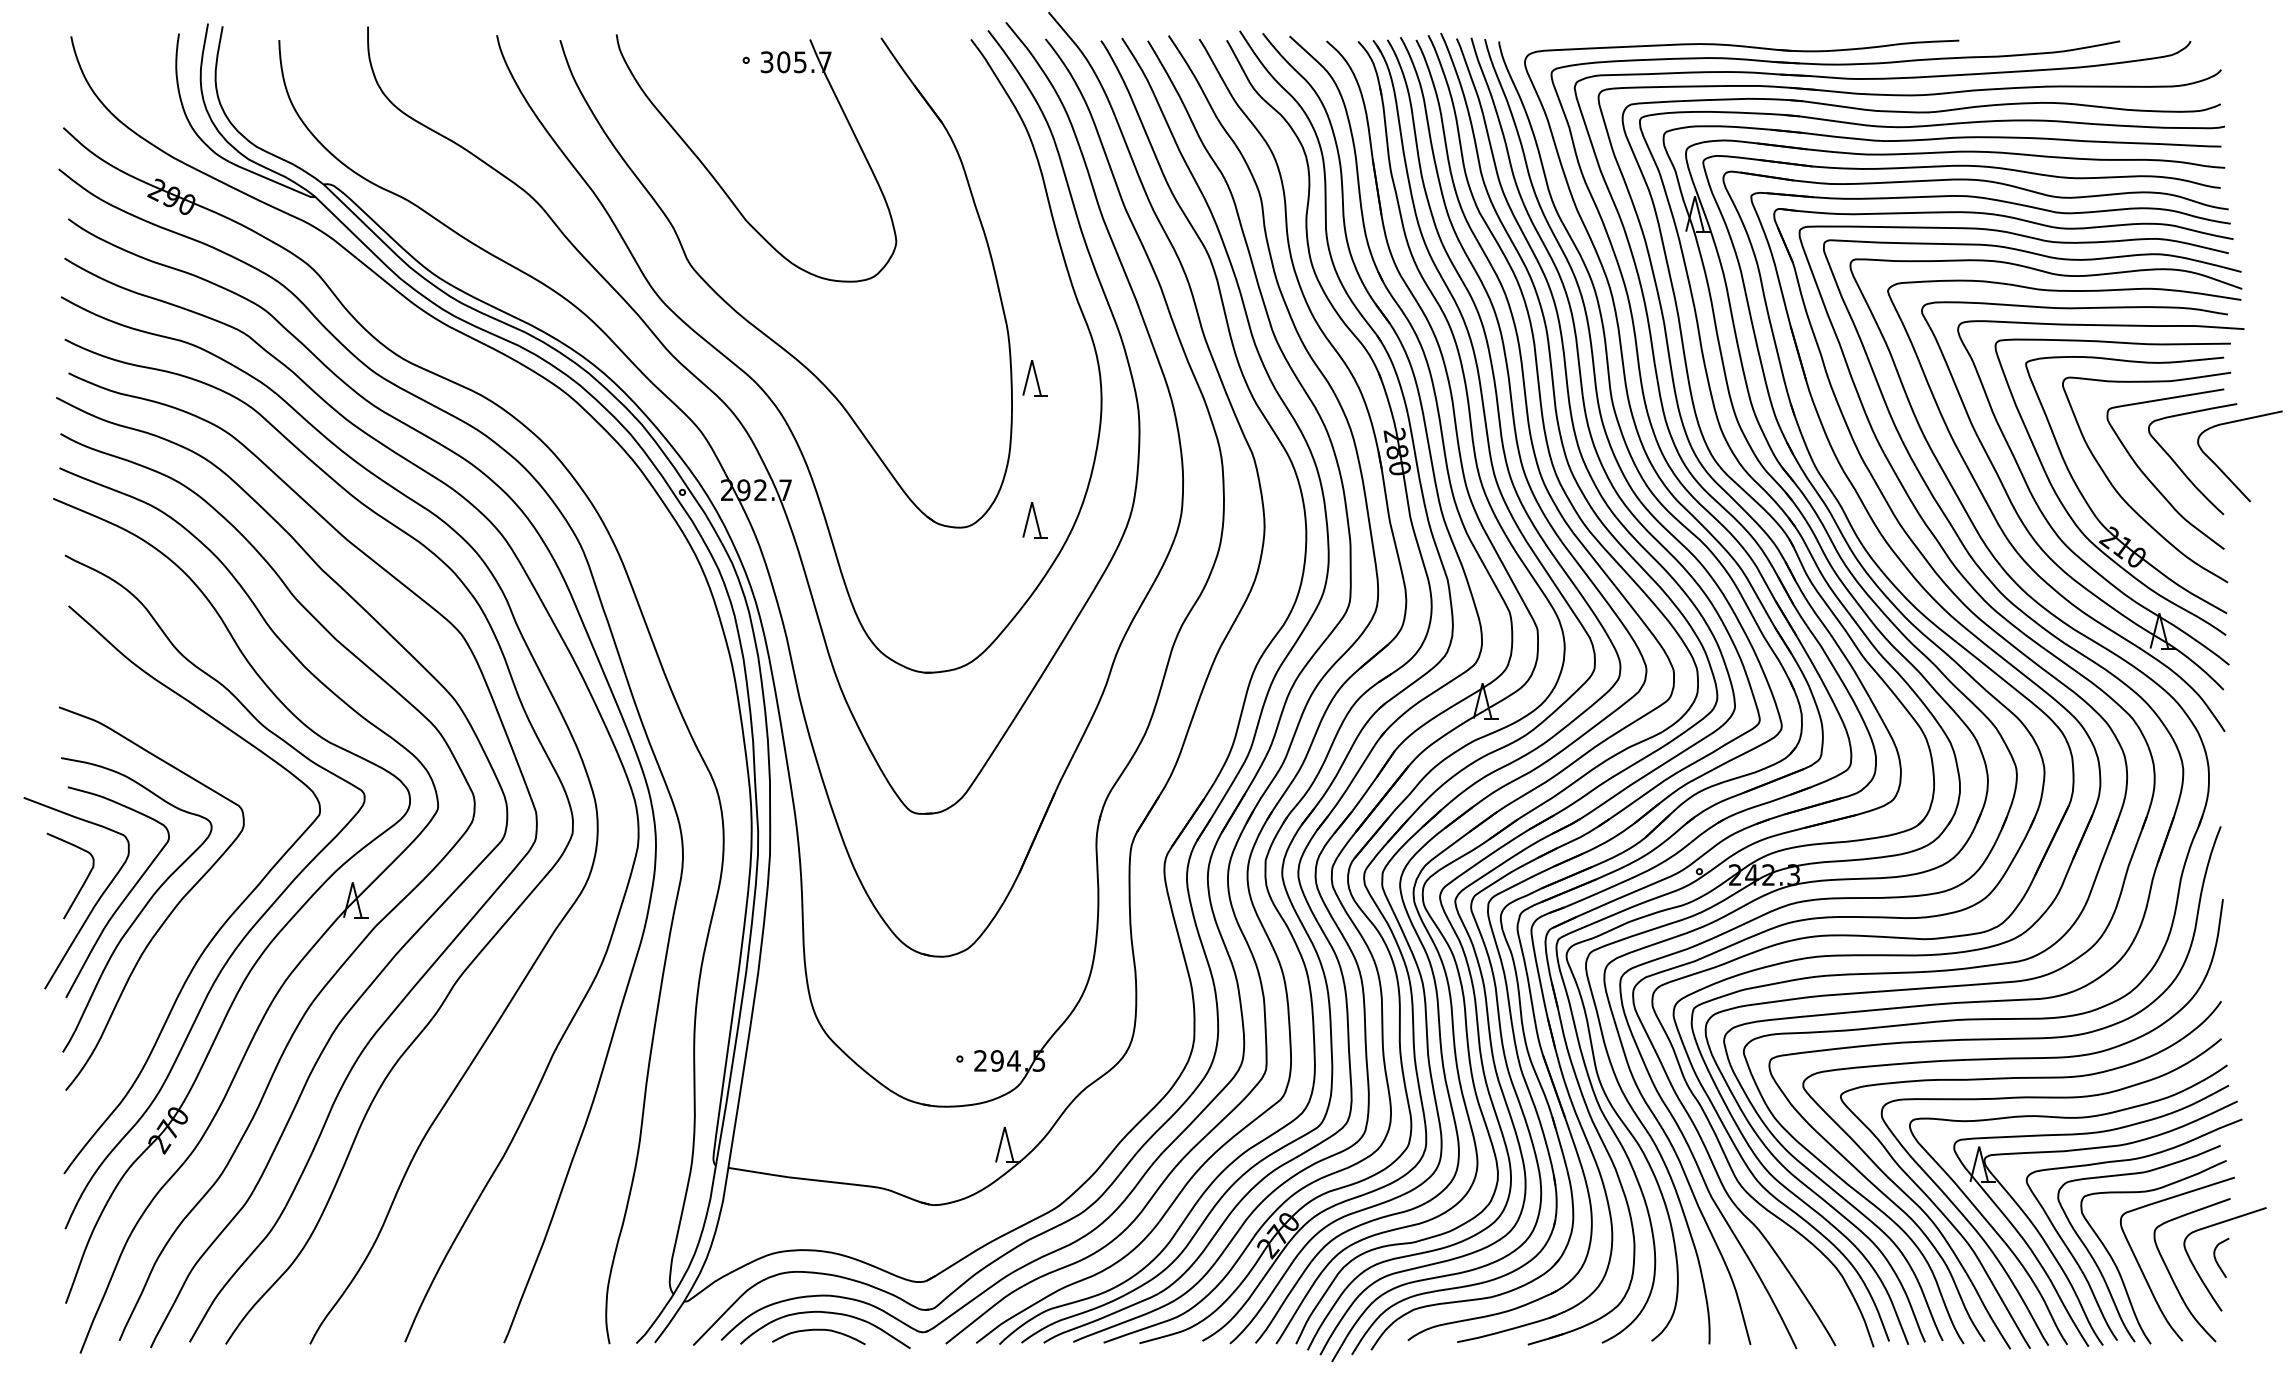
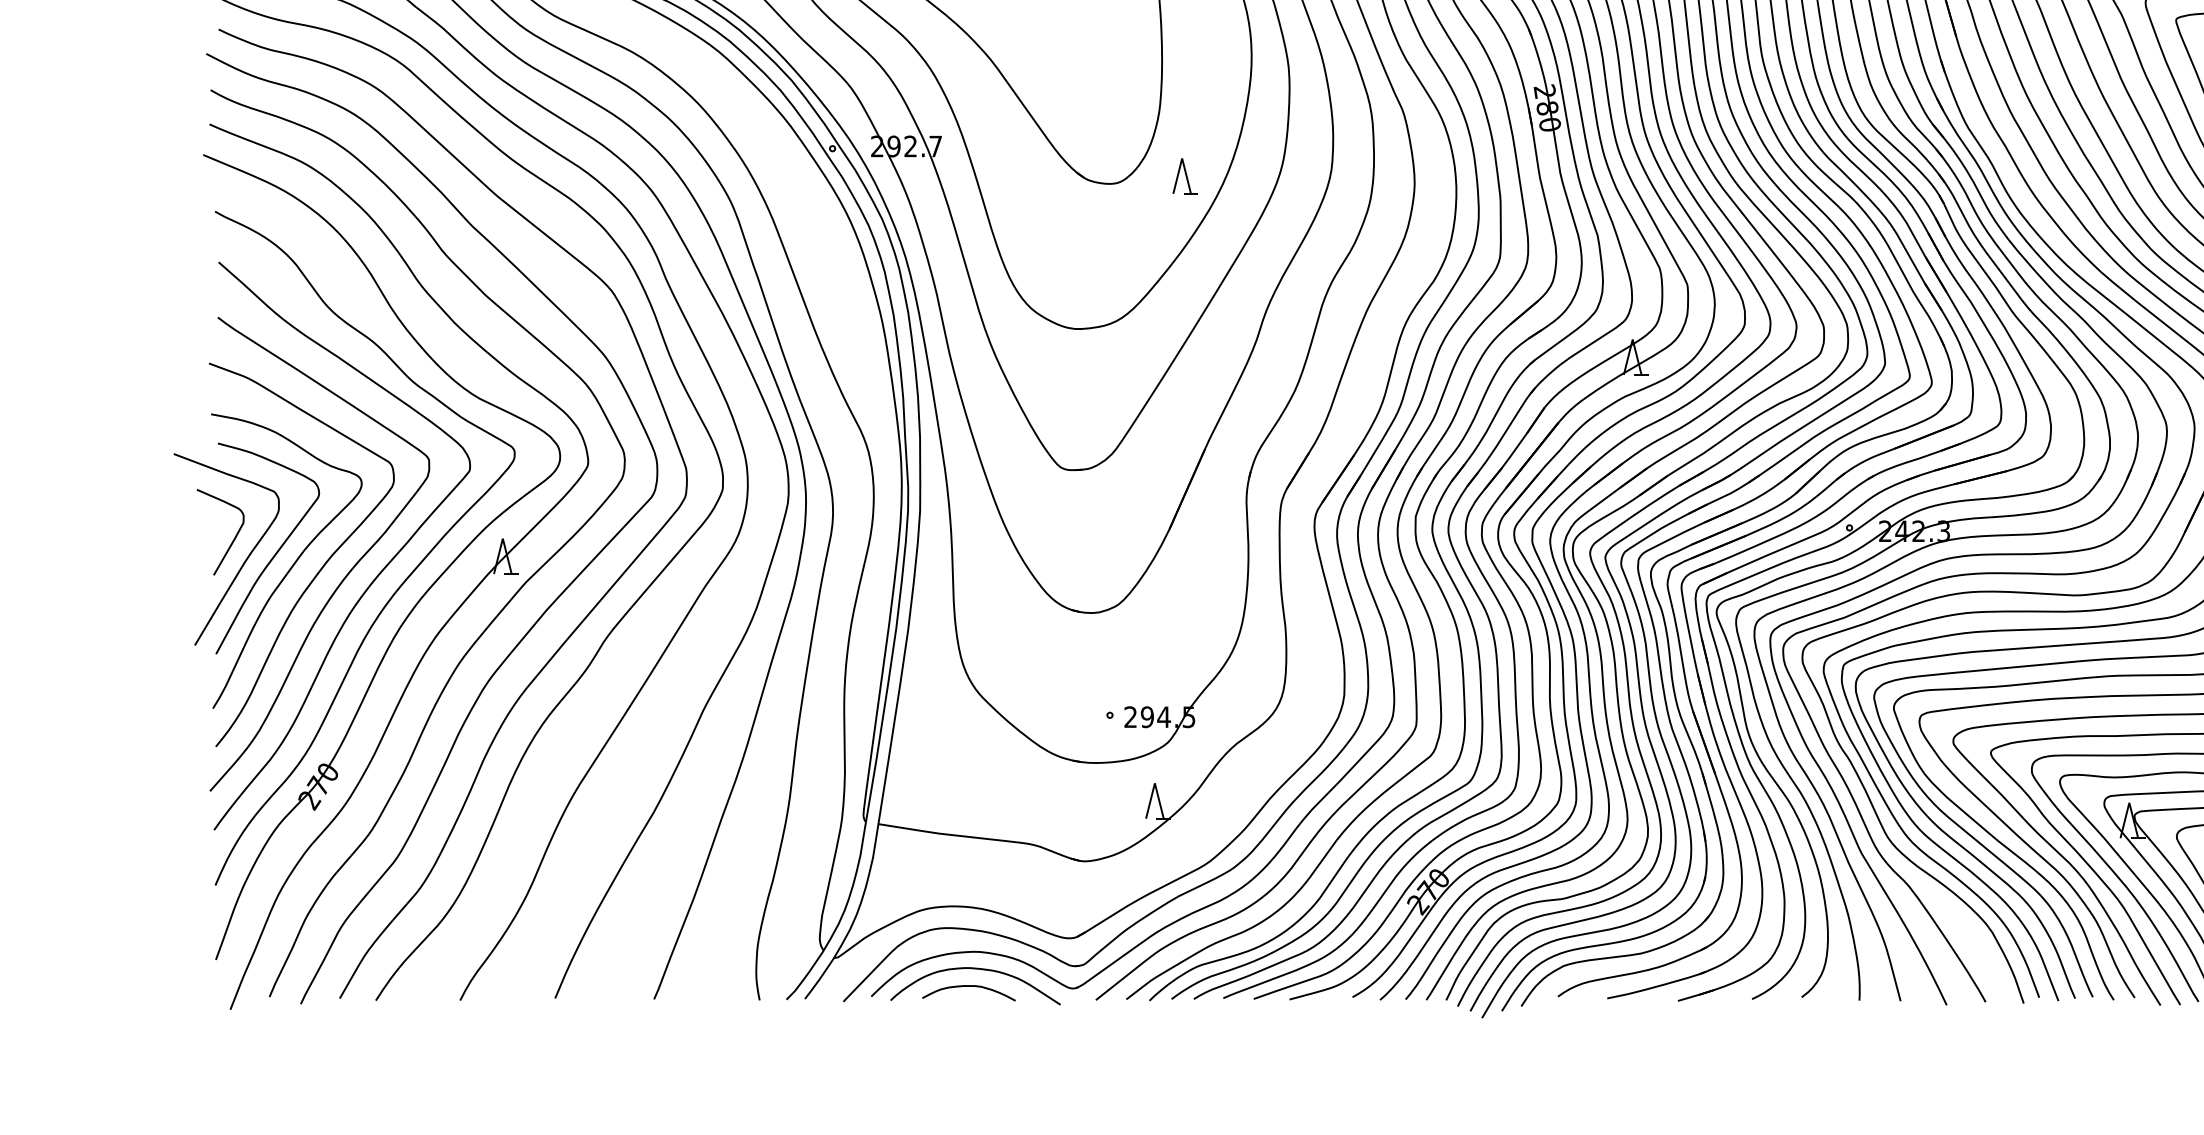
part: (1034, 378) -> (1184, 34), removed
curve: (197, 916) -> (347, 572), added

